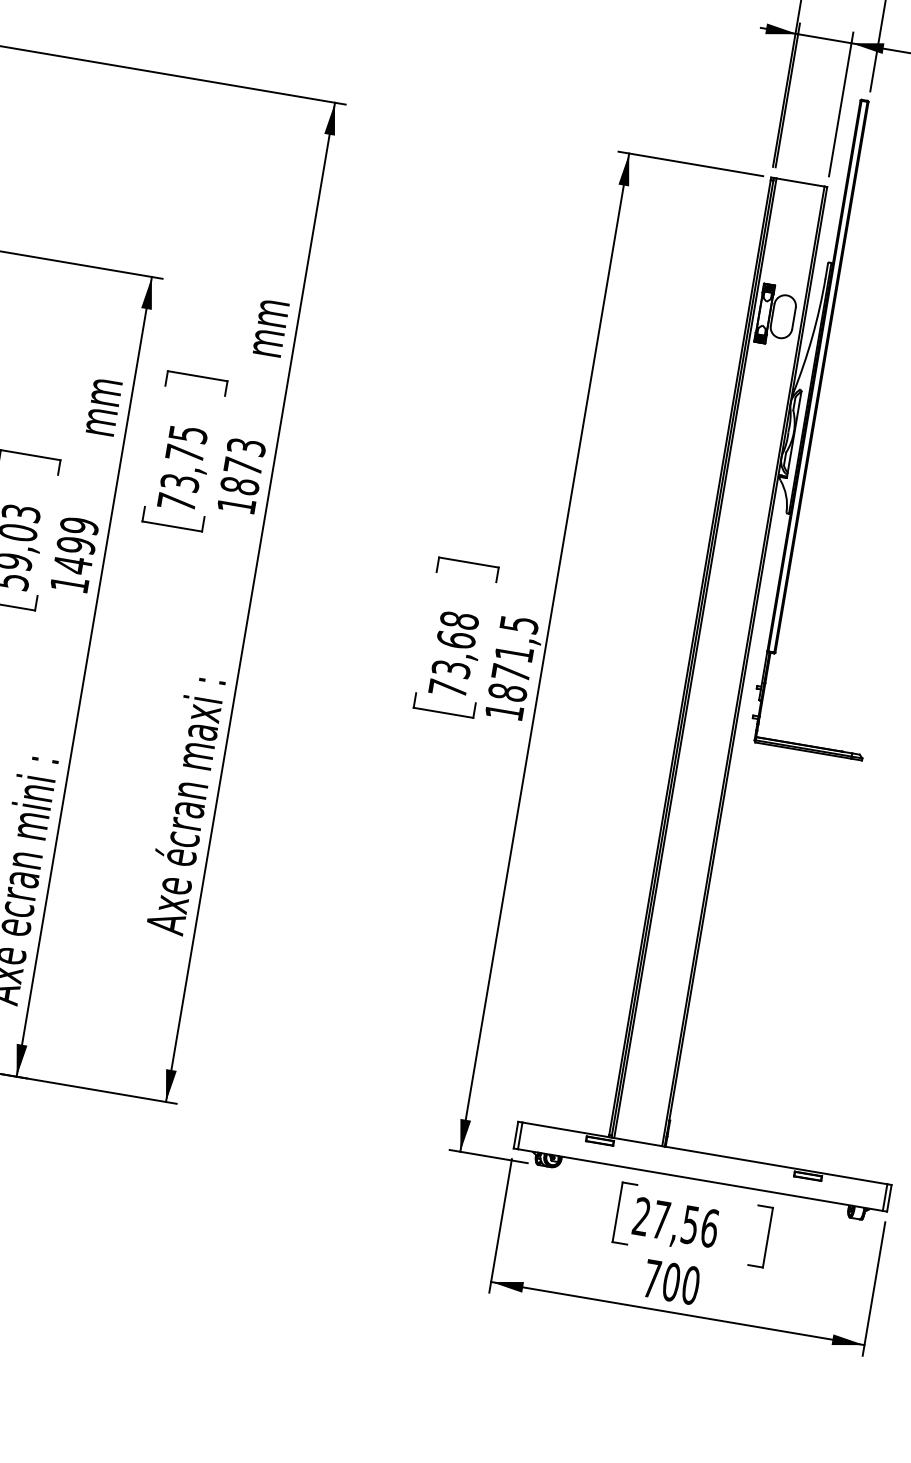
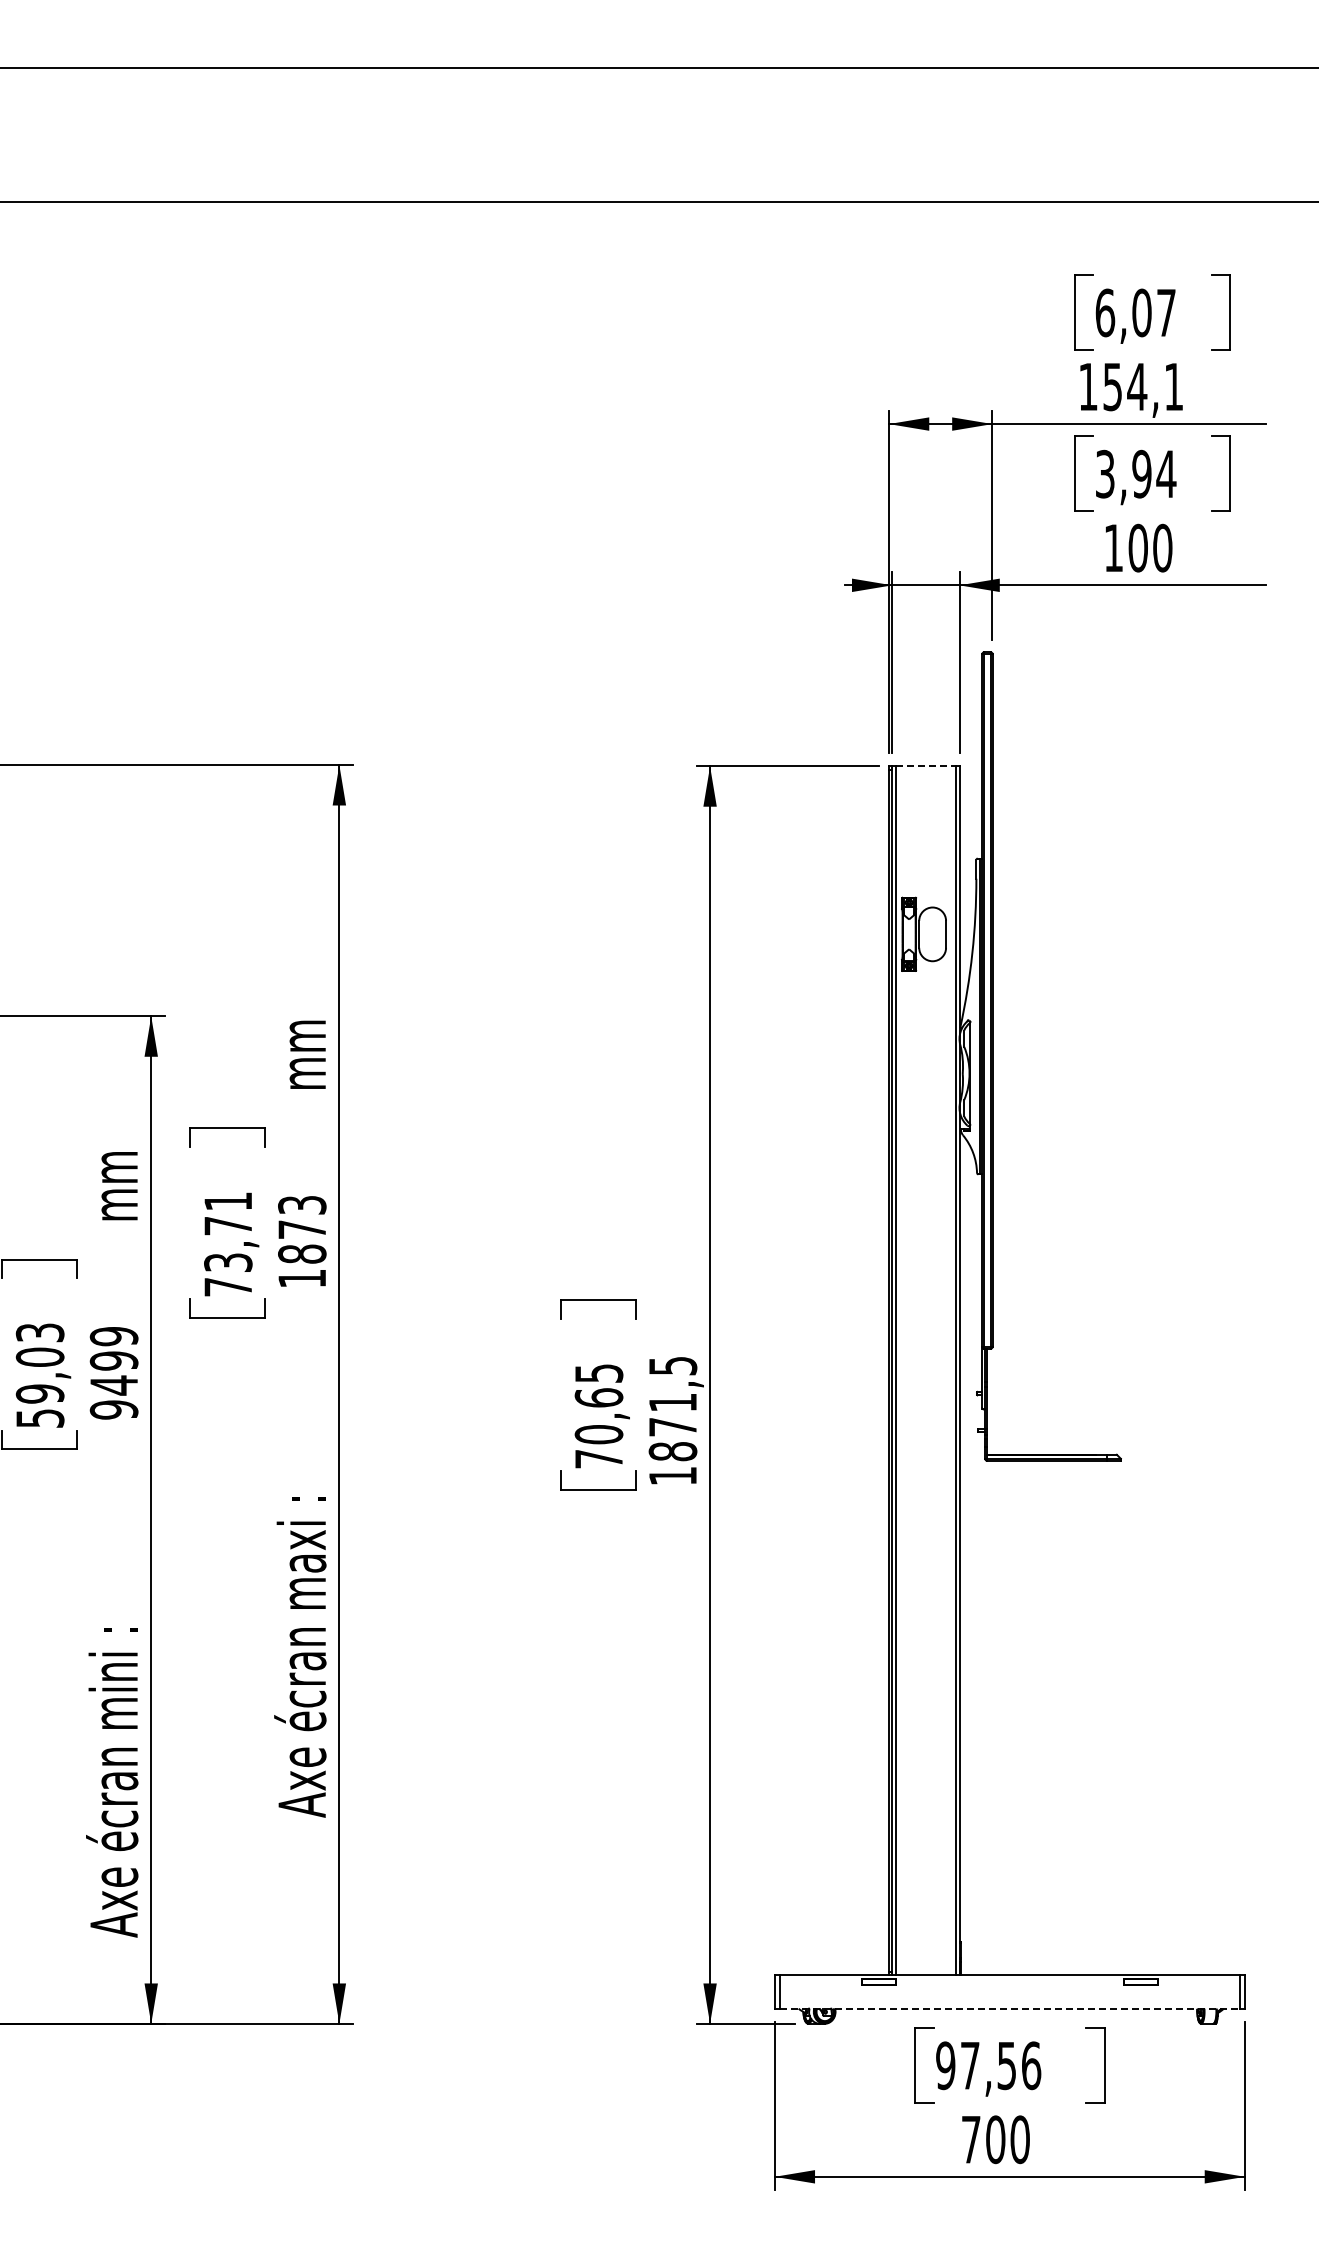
line: (800, 182) -> (926, 766), solid -> dashed
text: (188, 434) -> (228, 1201), 73,75 -> 73,71
text: (69, 583) -> (113, 1409), 1499 -> 9499
text: (455, 644) -> (598, 1403), 73,68 -> 70,65
line: (700, 1179) -> (1009, 2008), solid -> dashed
text: (641, 1216) -> (945, 2065), 27,56 -> 97,56

